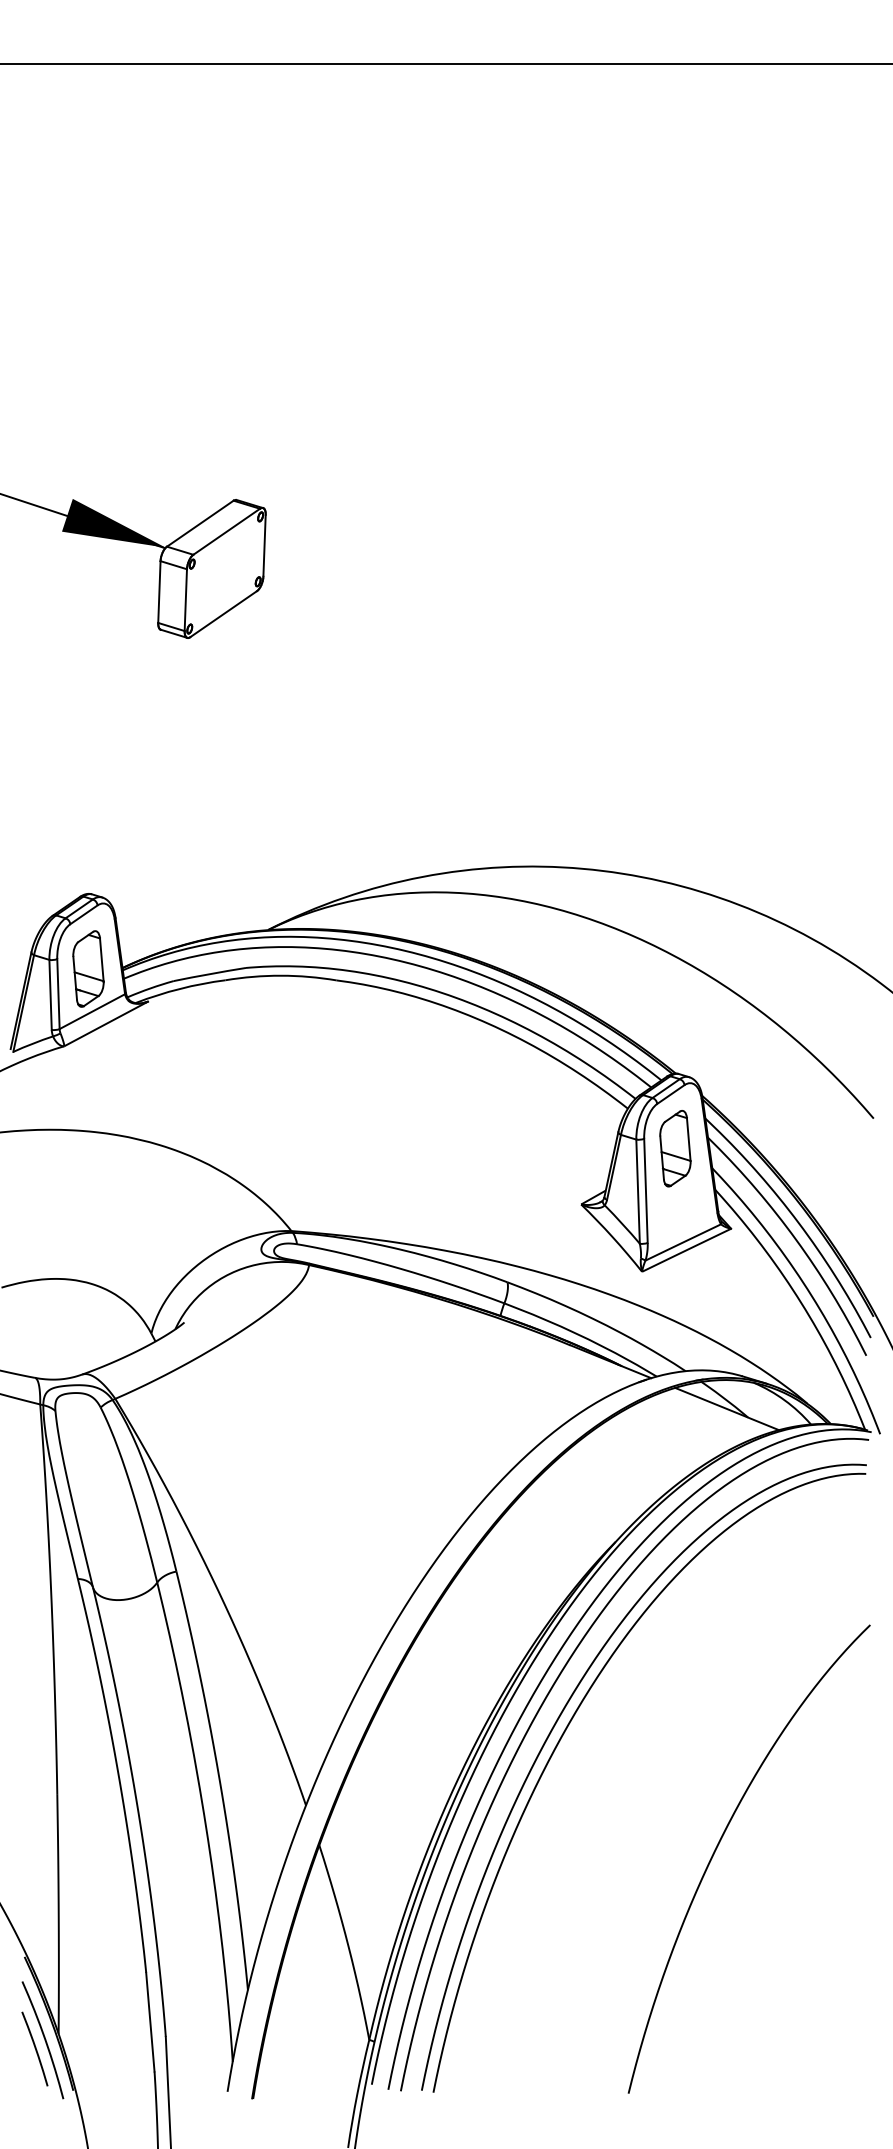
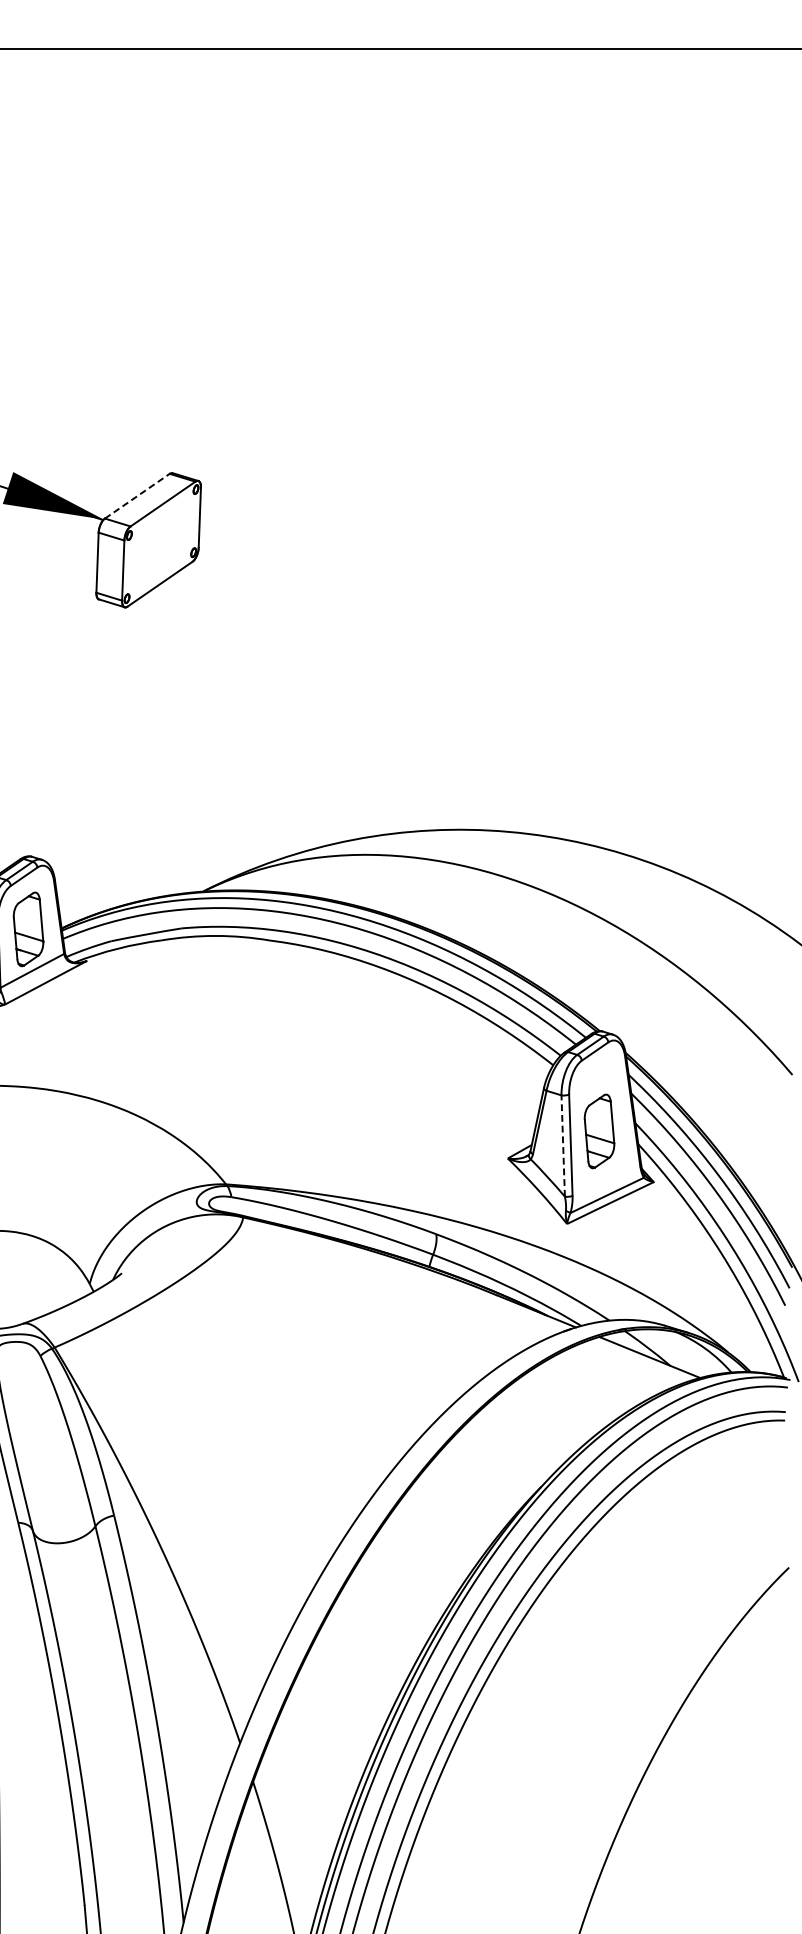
line: (200, 523) -> (137, 496), solid -> dashed
part: (675, 1148) -> (599, 1131), moved
line: (638, 1191) -> (563, 1145), solid -> dashed

